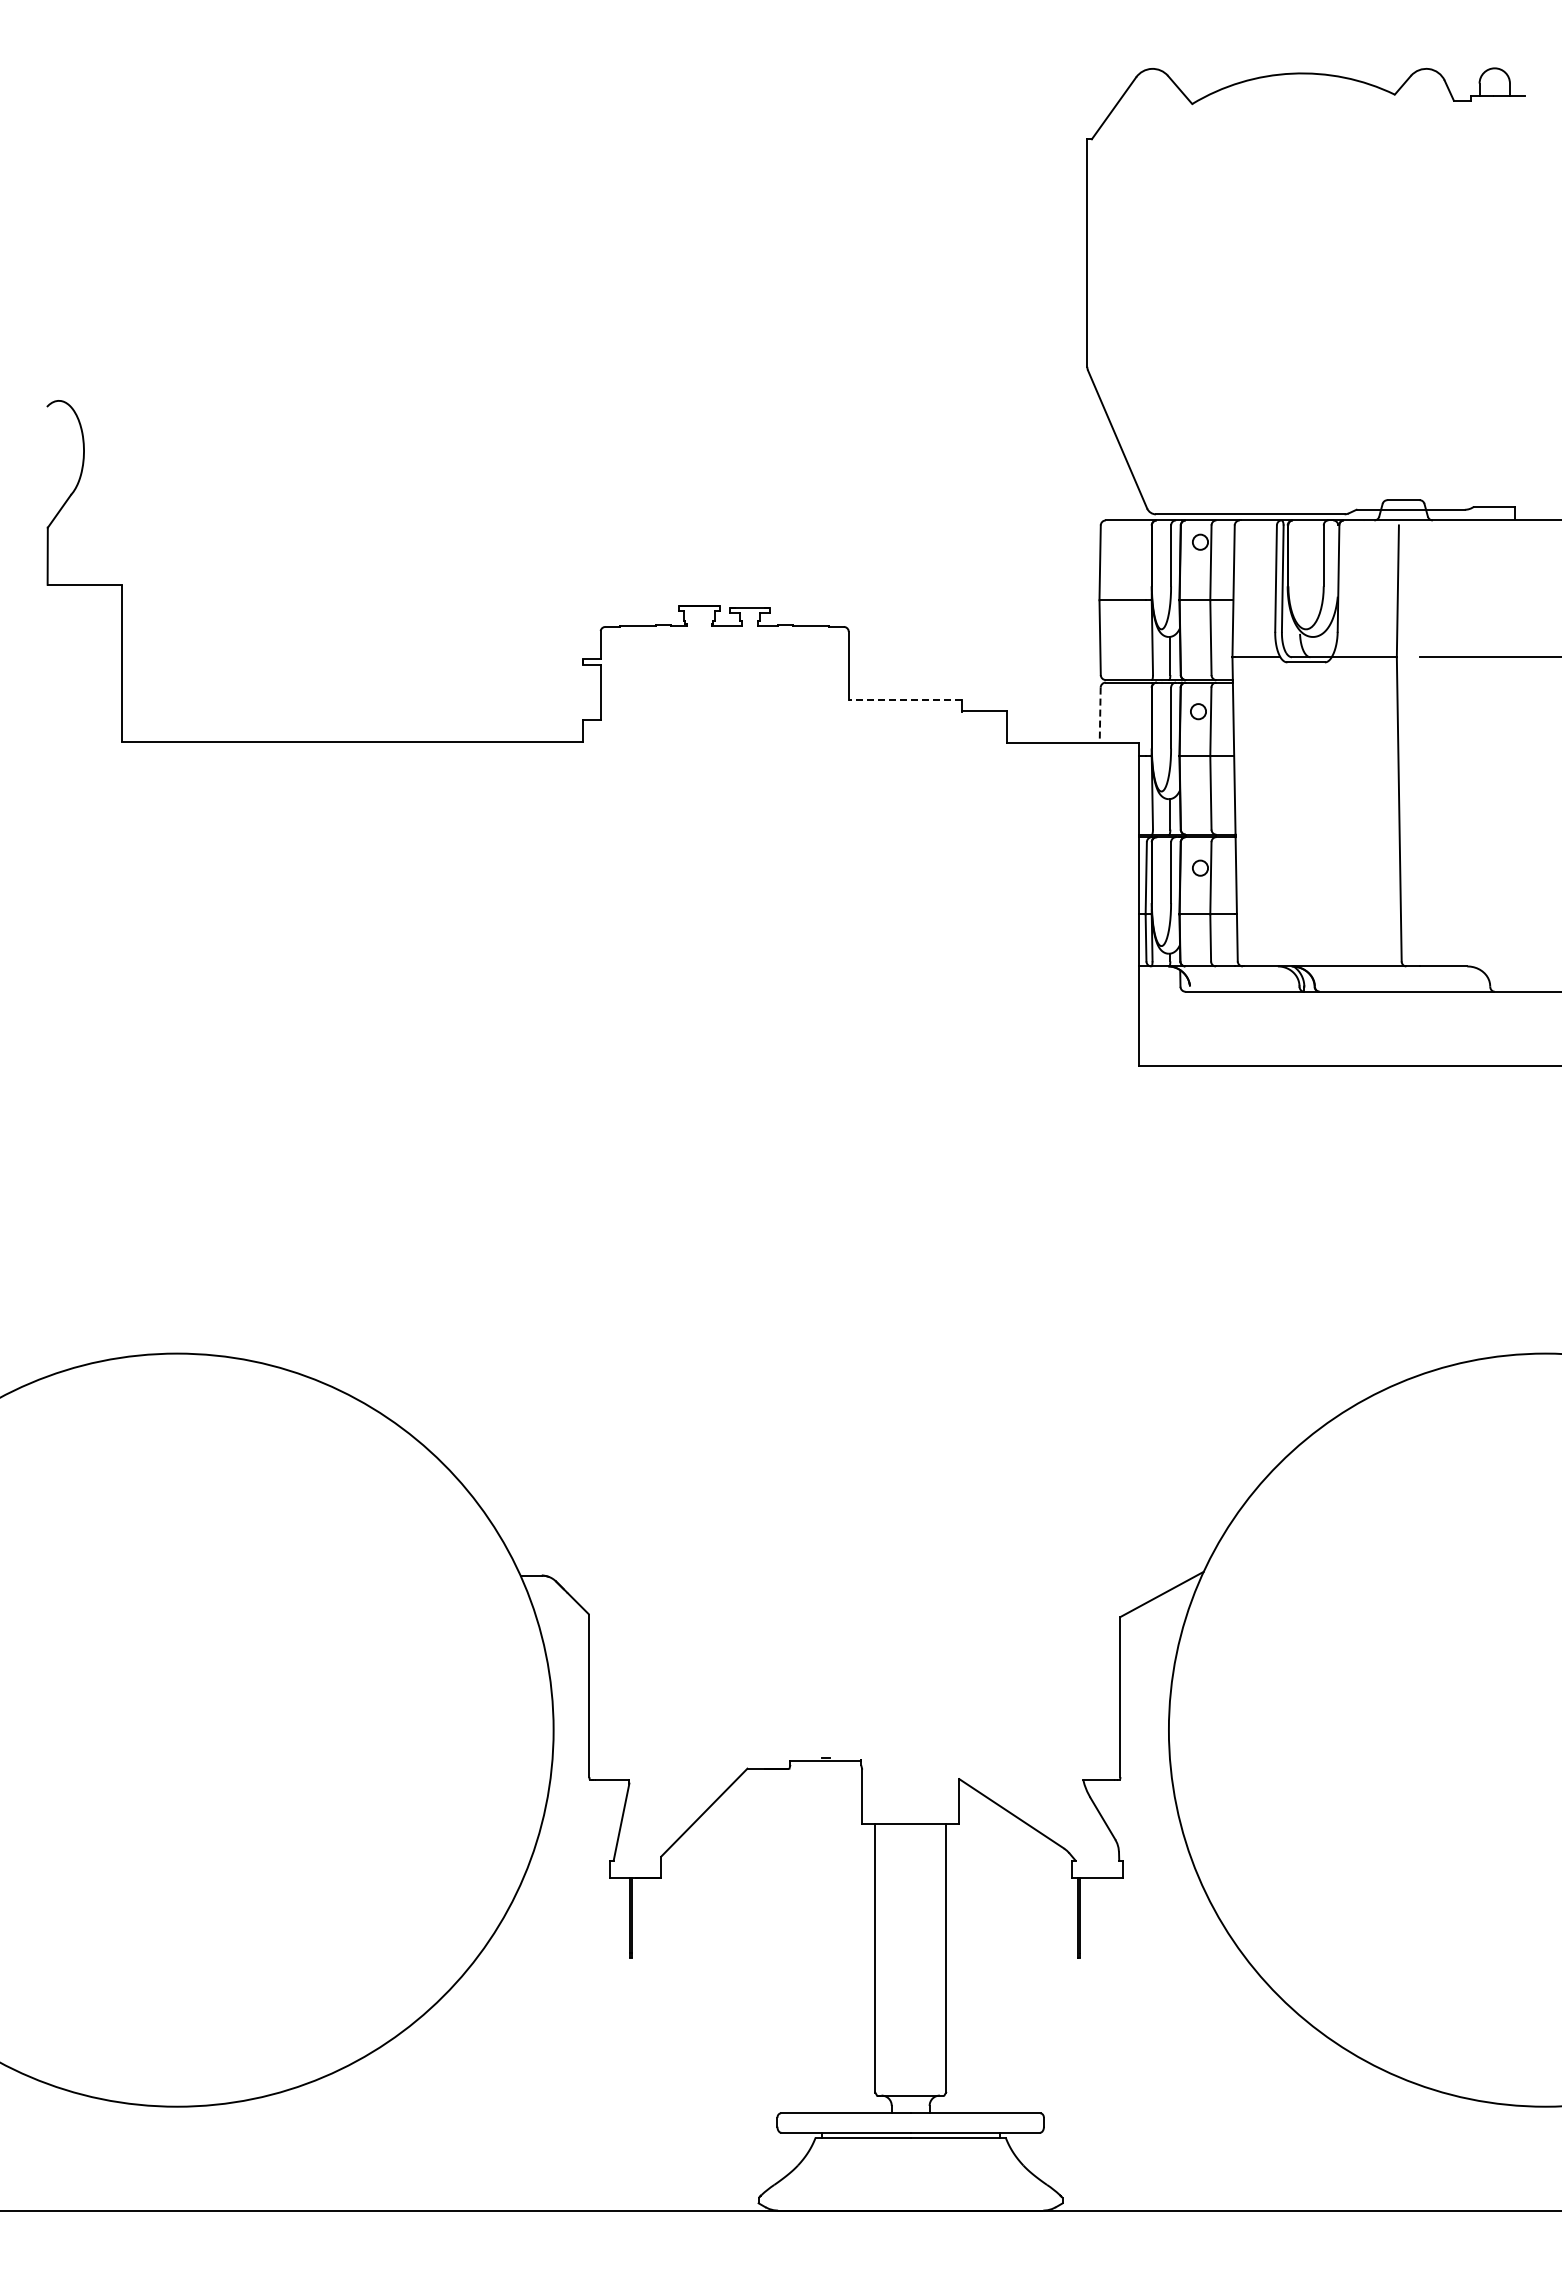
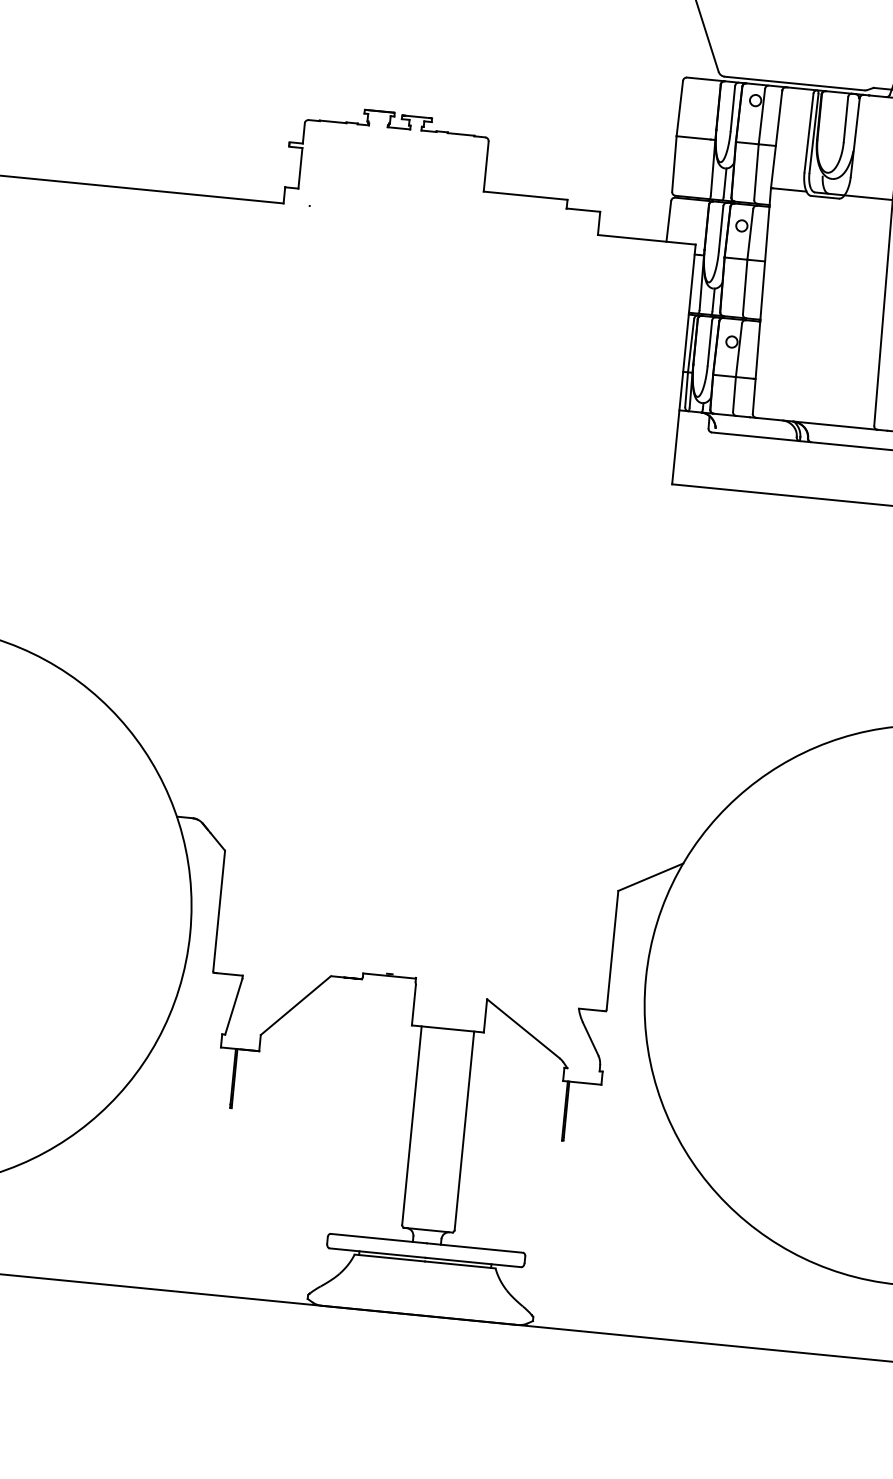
line: (905, 699) -> (525, 195), dashed -> solid
line: (1100, 715) -> (669, 221), dashed -> solid

